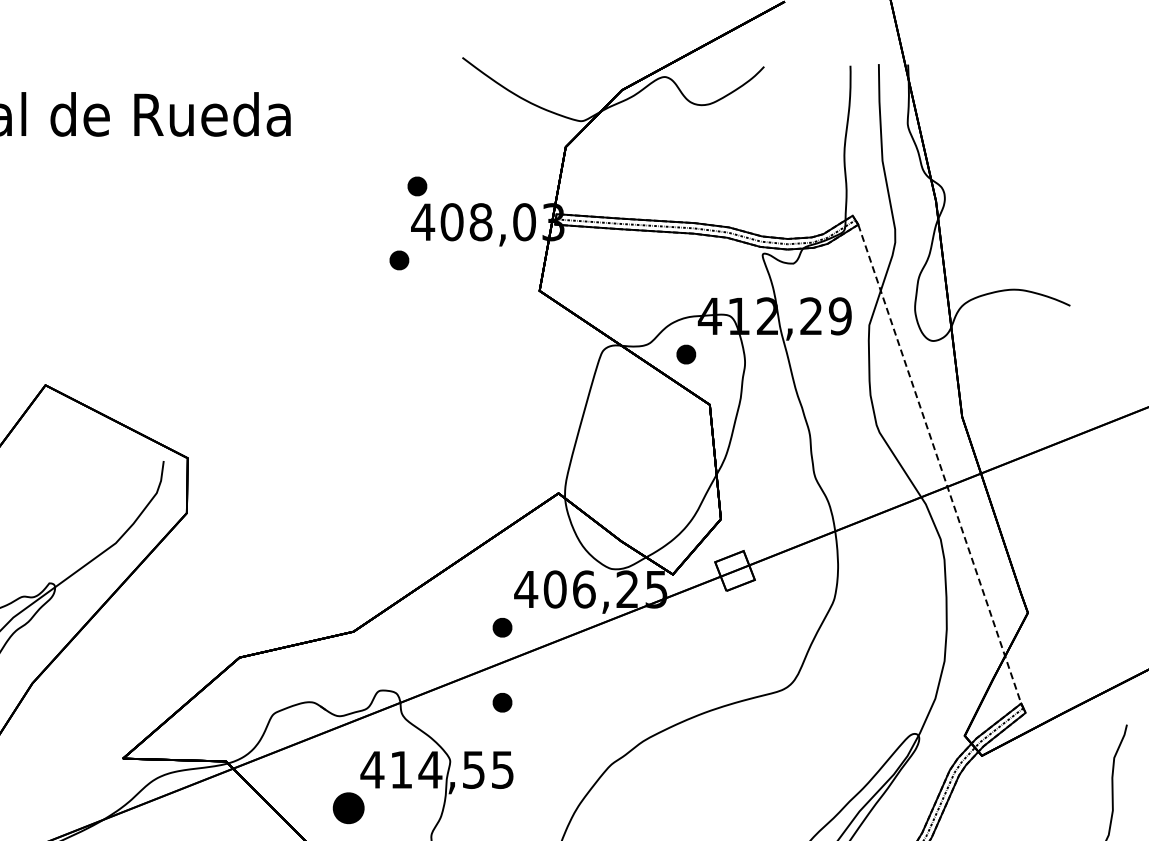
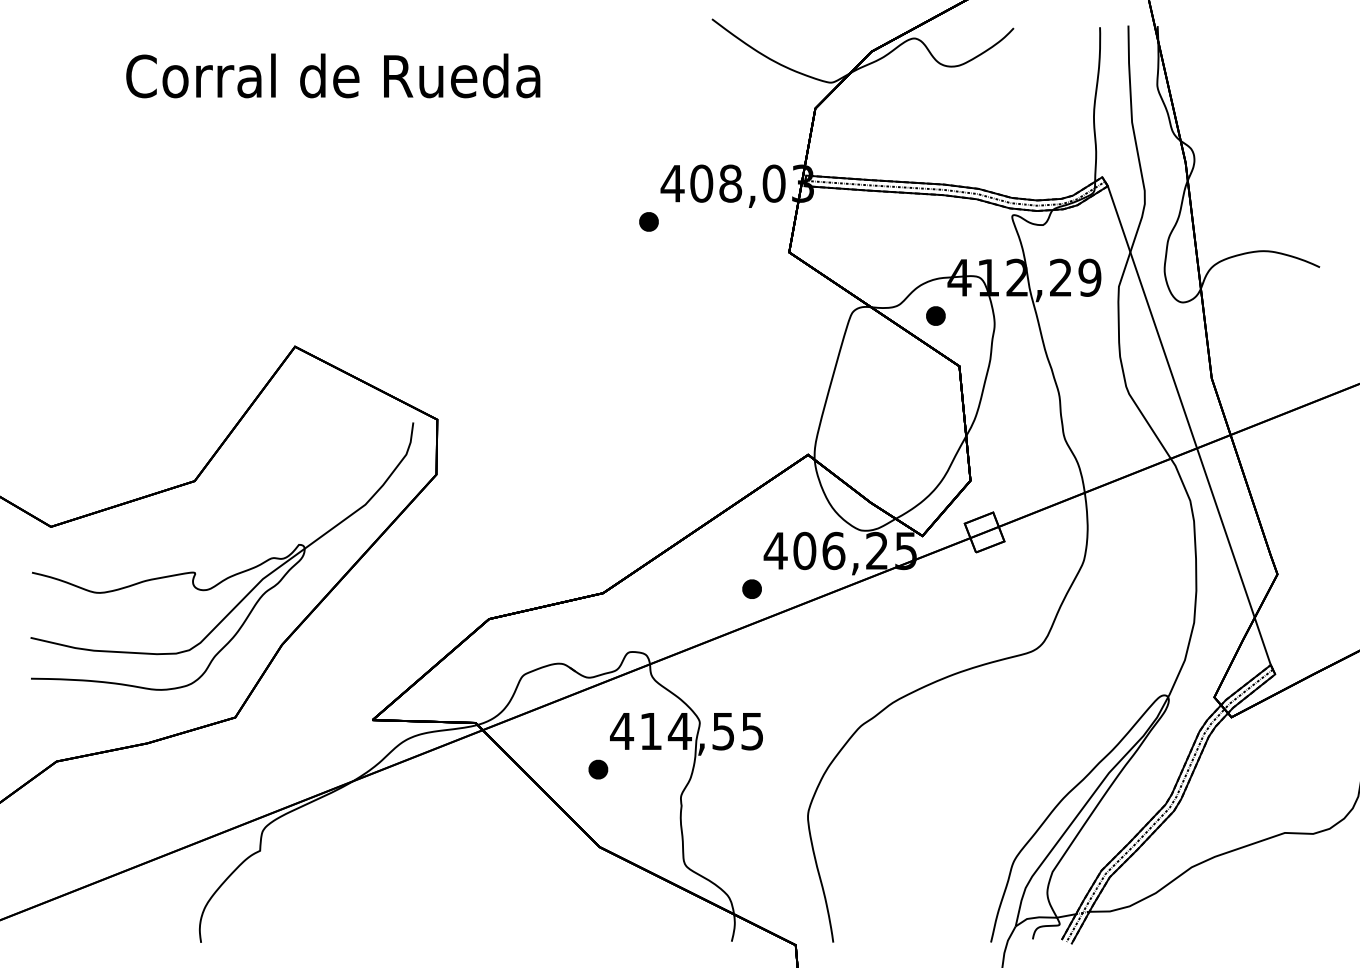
part: (416, 186) -> (666, 147), removed
line: (939, 464) -> (1189, 425), dashed -> solid
part: (501, 702) -> (751, 663), removed
part: (348, 808) -> (598, 769), size x0.62

